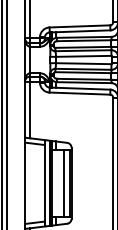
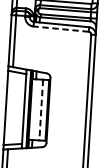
line: (79, 93) -> (60, 29), solid -> dashed
line: (63, 183) -> (41, 110), solid -> dashed

